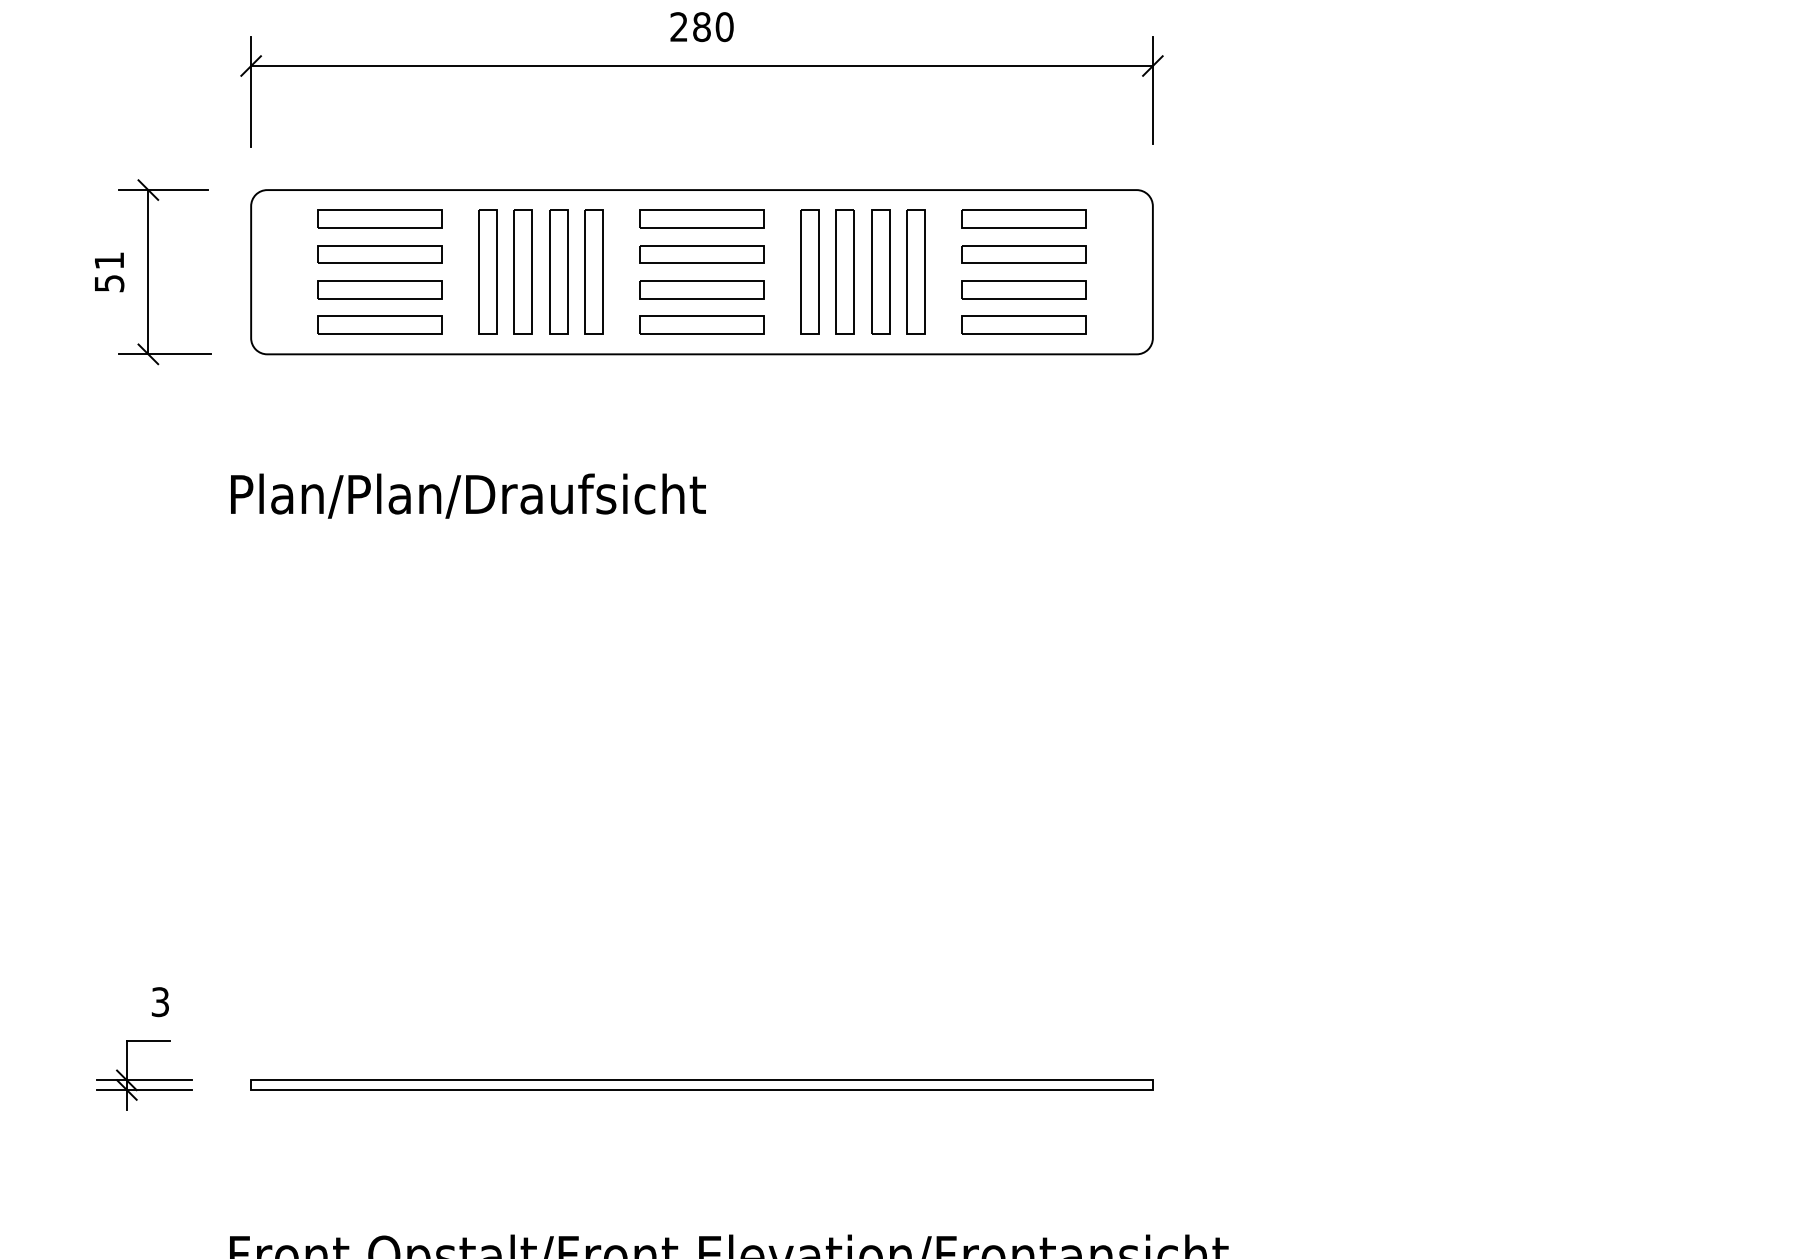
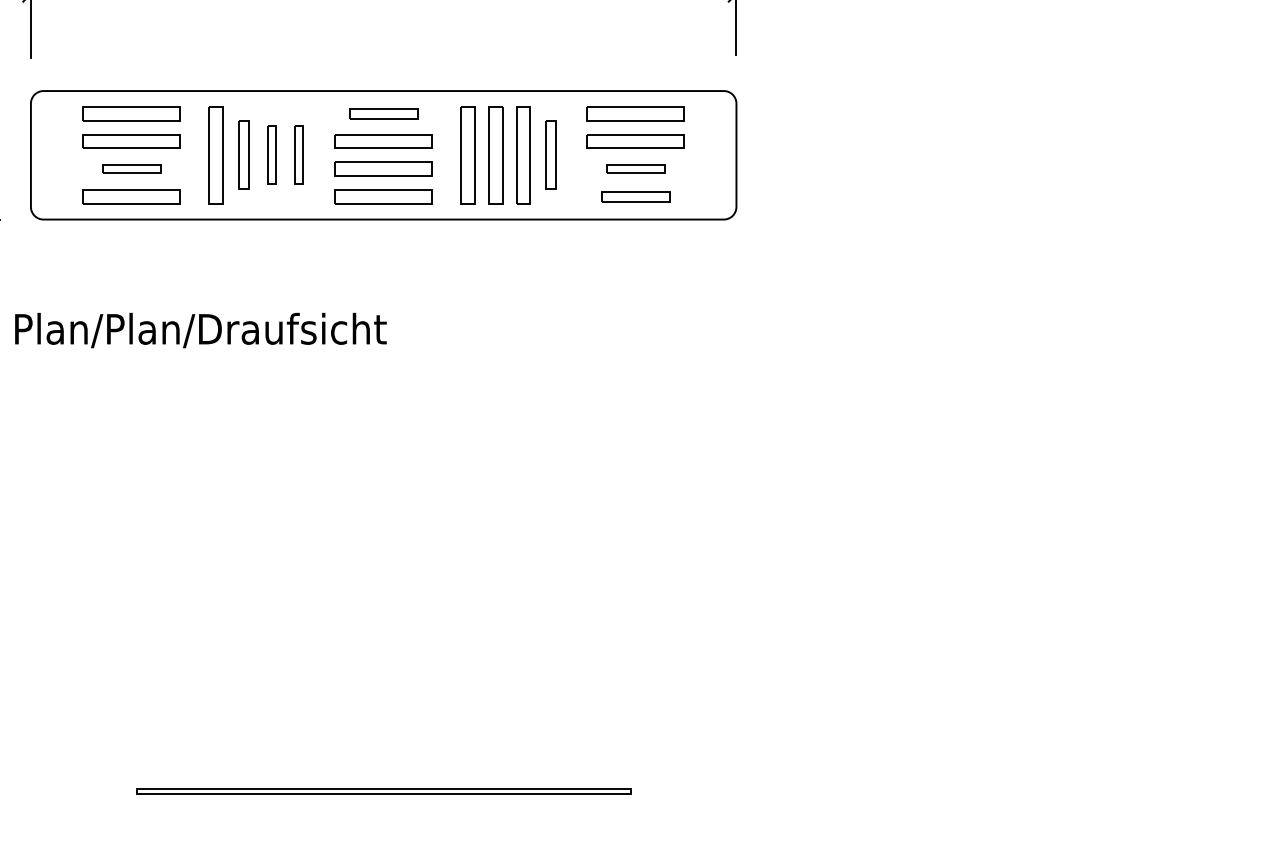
part: (701, 218) -> (383, 113), size x0.7
part: (522, 271) -> (243, 154), size x0.7
part: (558, 271) -> (271, 154), size x0.6
part: (593, 271) -> (298, 154), size x0.6
part: (915, 271) -> (550, 154), size x0.7
part: (379, 289) -> (131, 168), size x0.6
part: (1023, 289) -> (635, 168), size x0.6
part: (1023, 324) -> (635, 196), size x0.7
part: (701, 1084) -> (383, 790), size x0.7

